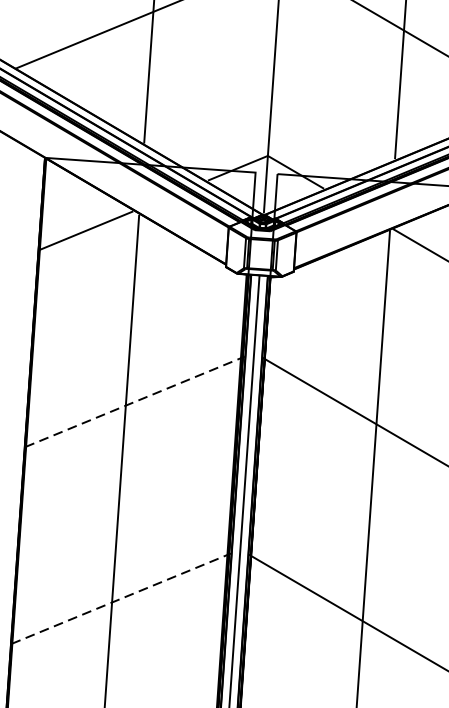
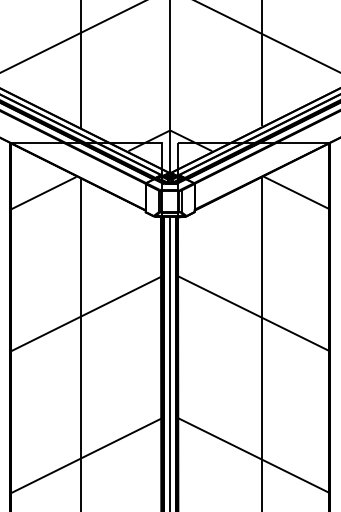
line: (135, 401) -> (87, 313), dashed -> solid
line: (121, 598) -> (87, 455), dashed -> solid

